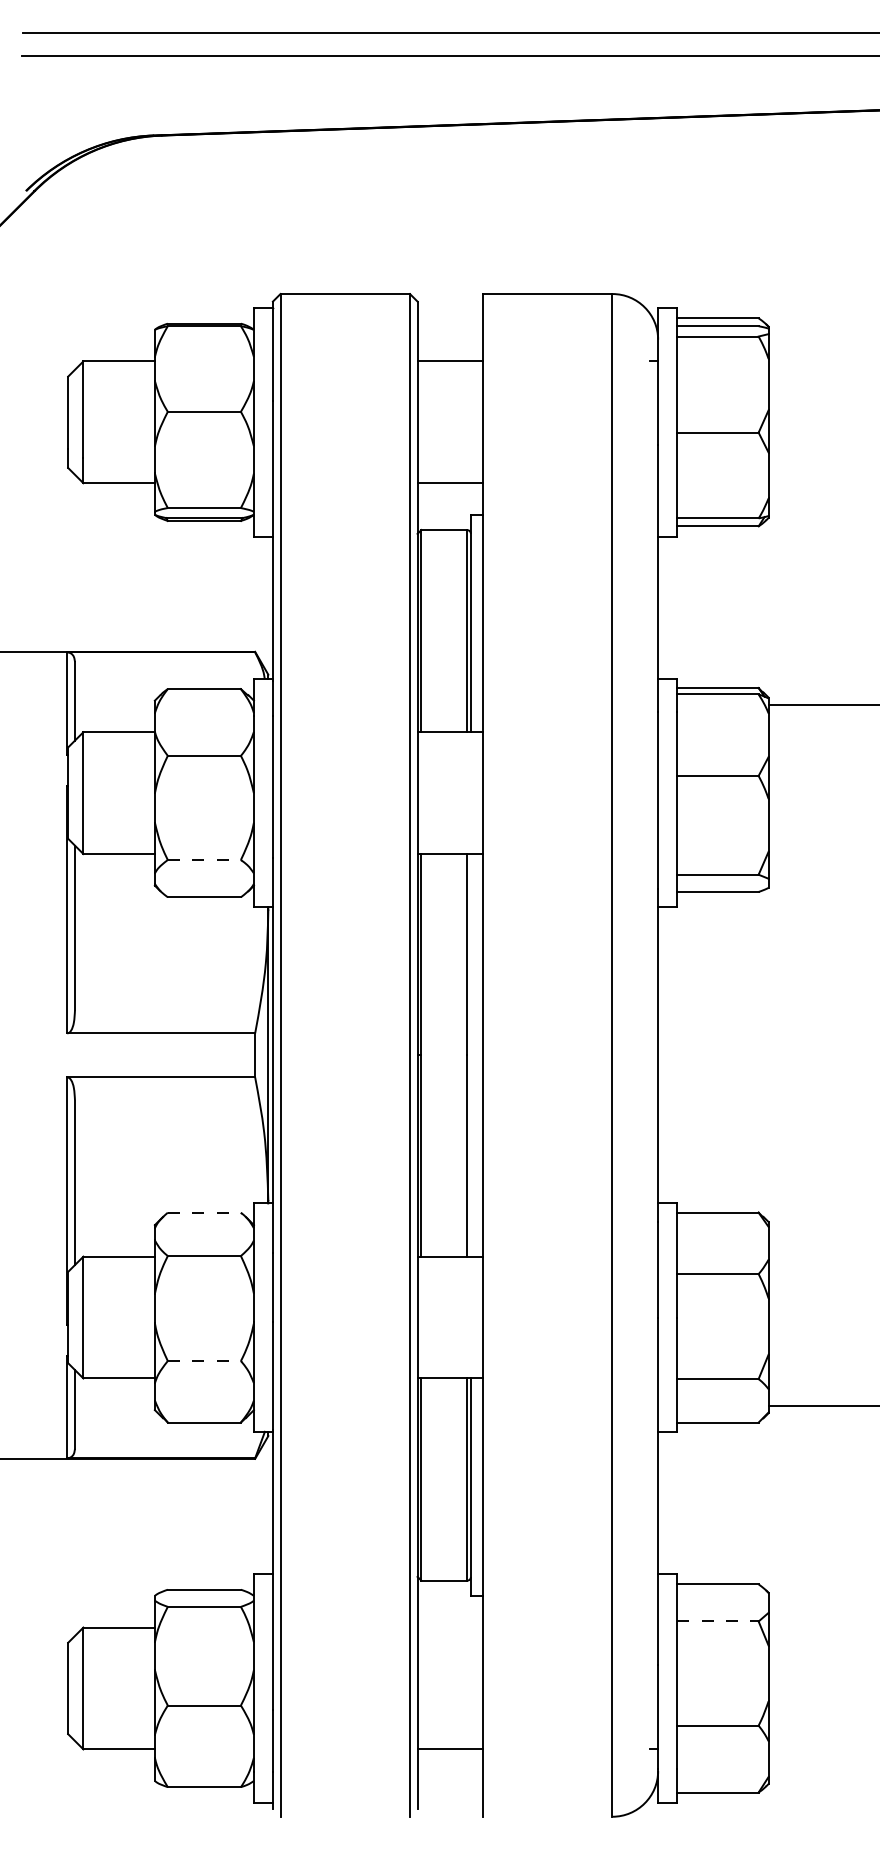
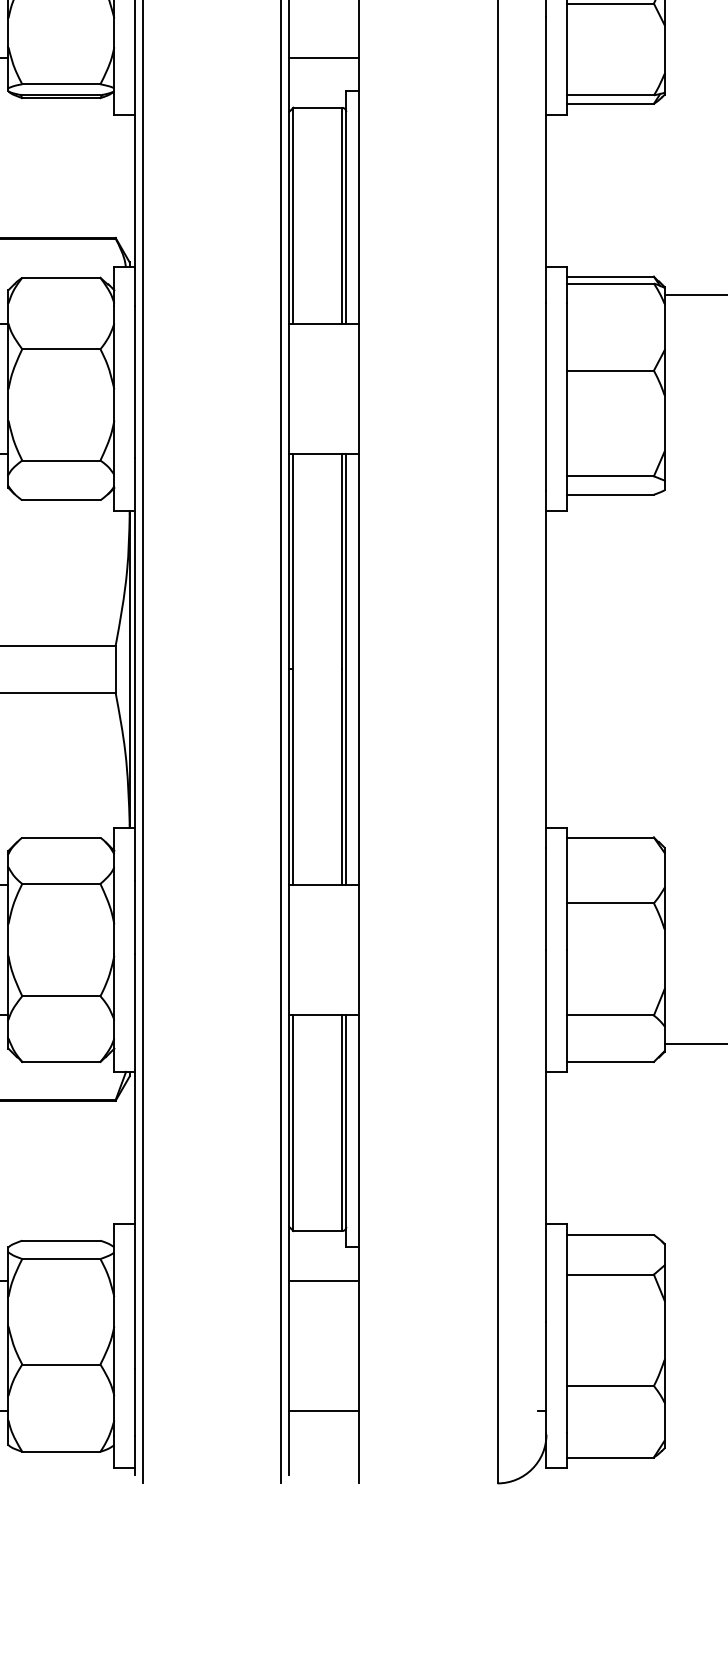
line: (204, 860) -> (61, 461), dashed -> solid
line: (470, 1055) -> (345, 669), added
line: (204, 1212) -> (61, 837), dashed -> solid
line: (204, 1361) -> (61, 996), dashed -> solid
line: (717, 1621) -> (609, 1274), dashed -> solid
line: (450, 1627) -> (324, 1281), added

